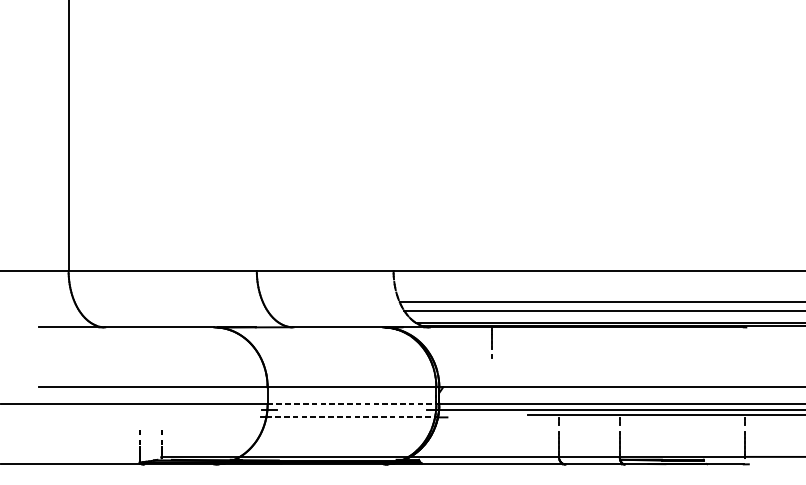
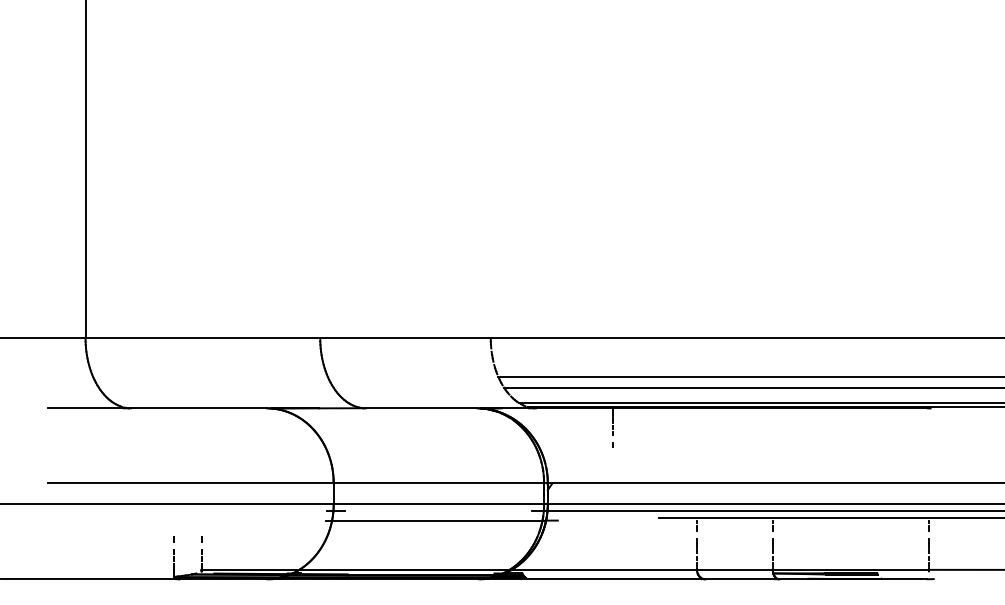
line: (352, 404) -> (439, 504), dashed -> solid
line: (350, 417) -> (437, 520), dashed -> solid

